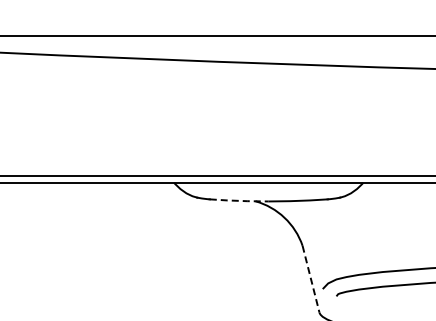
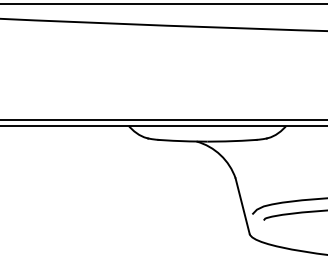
line: (239, 200) -> (183, 140), dashed -> solid
line: (311, 279) -> (243, 206), dashed -> solid

